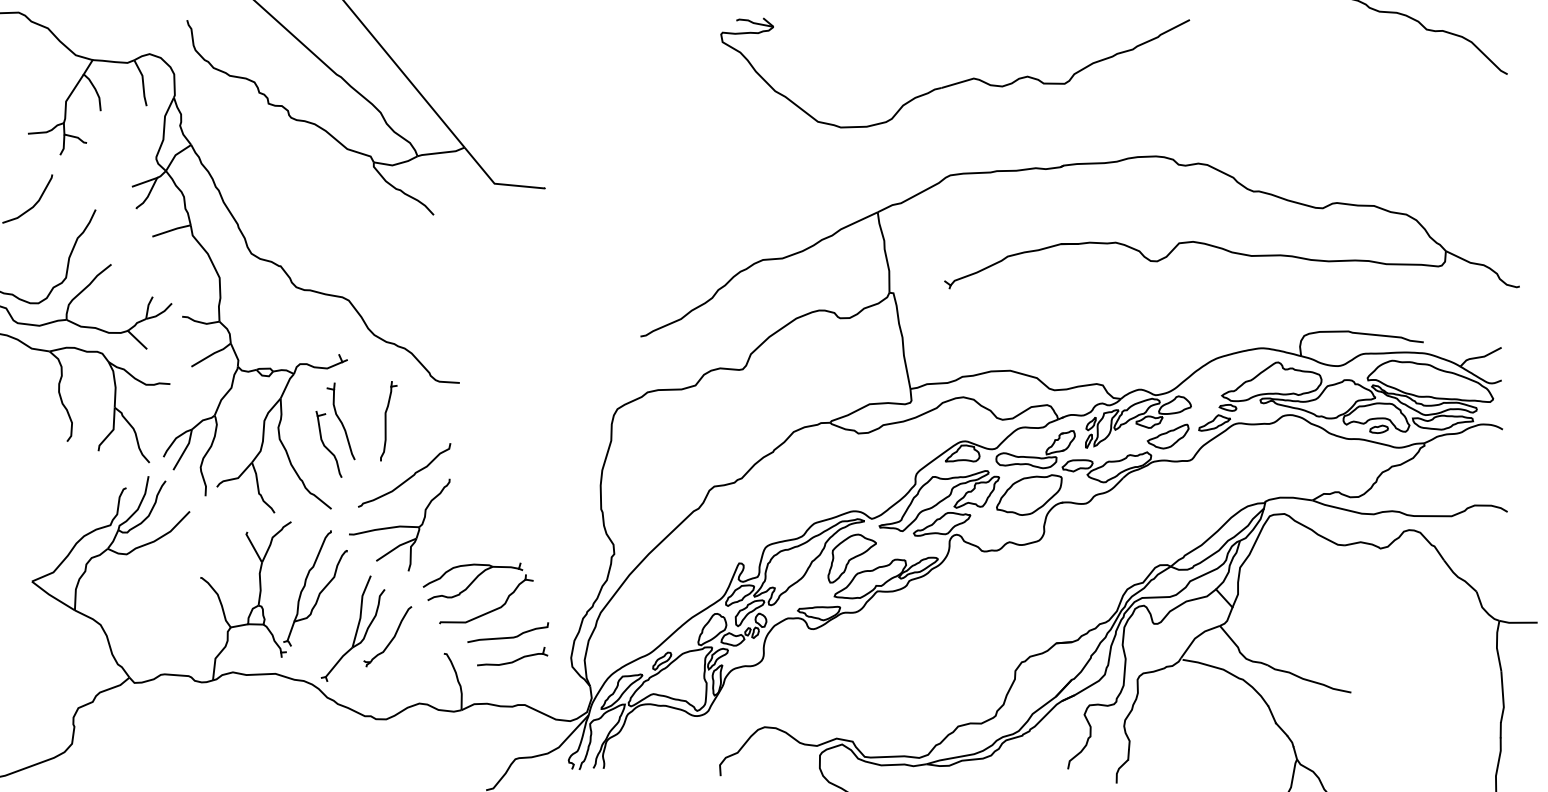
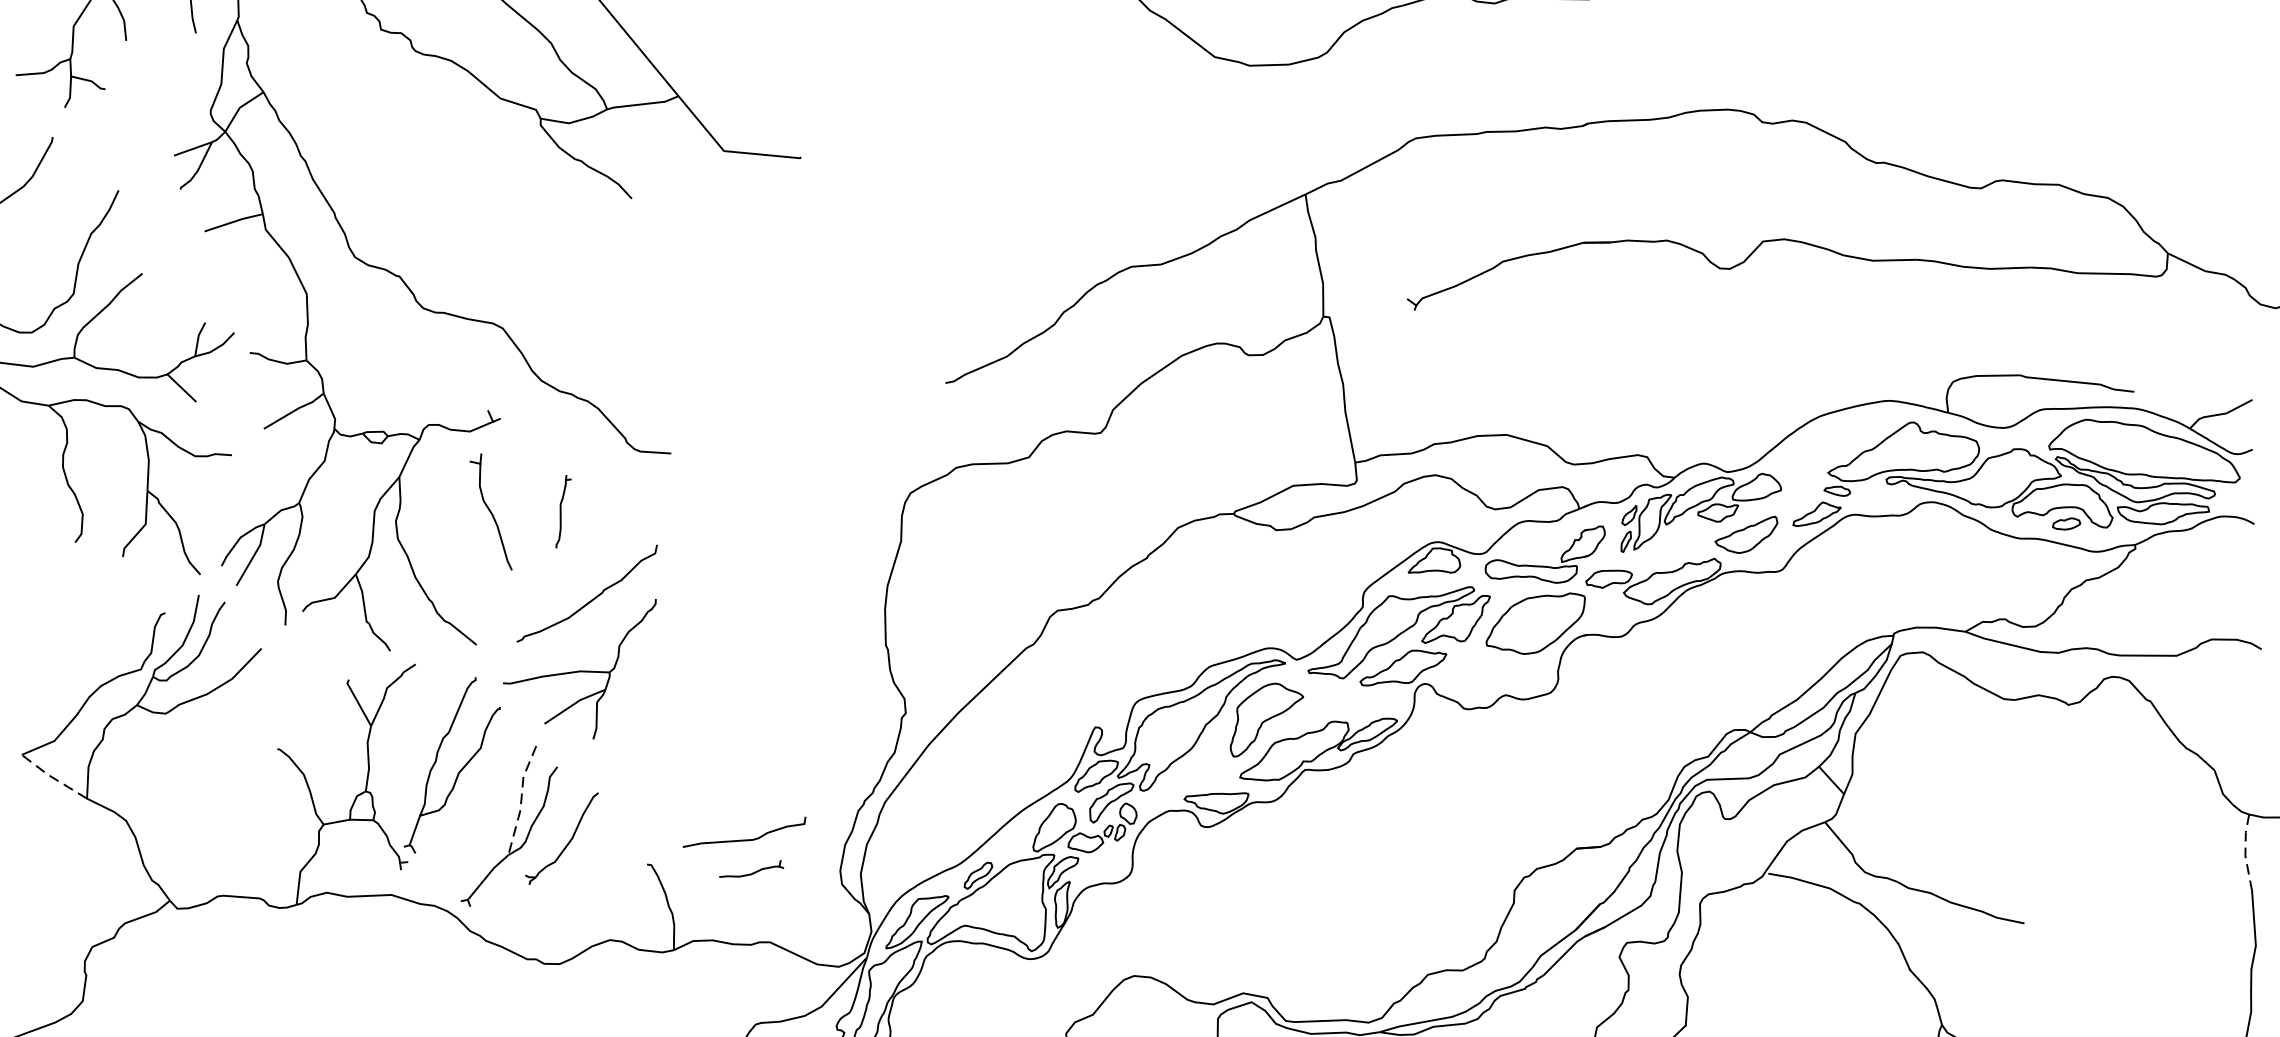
part: (388, 421) -> (563, 511), size x0.6
part: (328, 444) -> (471, 546), removed
part: (468, 588) -> (684, 765), removed
line: (52, 596) -> (53, 777), solid -> dashed
line: (361, 611) -> (522, 800), solid -> dashed
line: (1496, 646) -> (2244, 853), solid -> dashed
part: (512, 656) -> (751, 868), size x0.6

